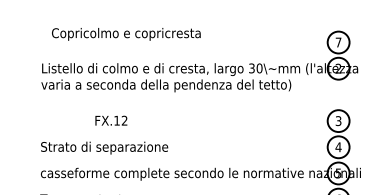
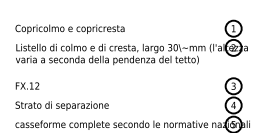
text: (126, 34) -> (70, 29), moved
text: (338, 42) -> (233, 28), 7 -> 1
text: (111, 120) -> (27, 85), moved

